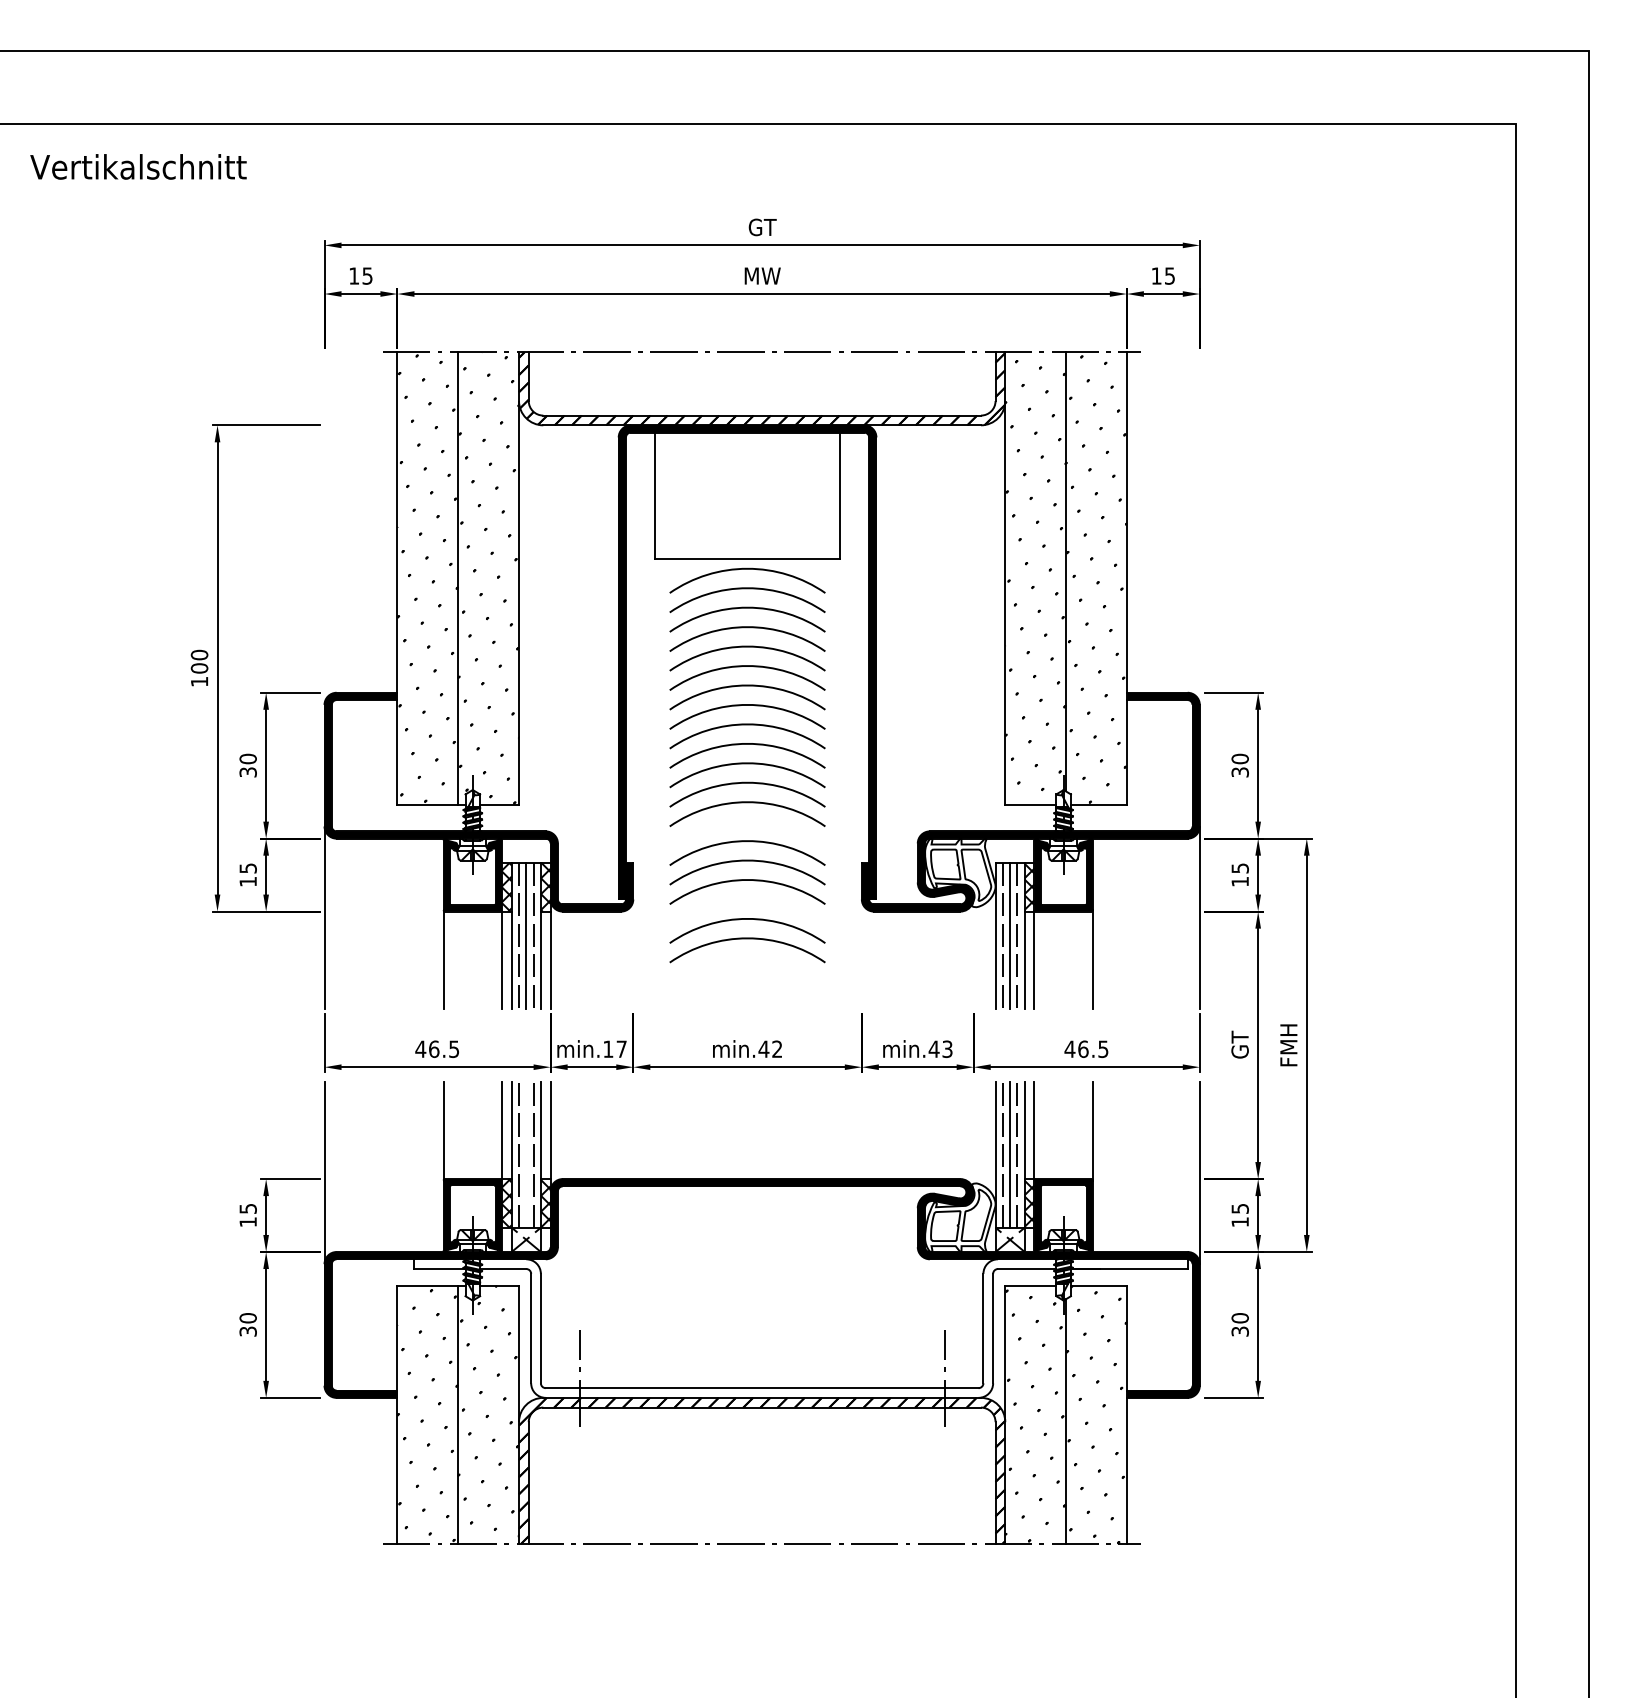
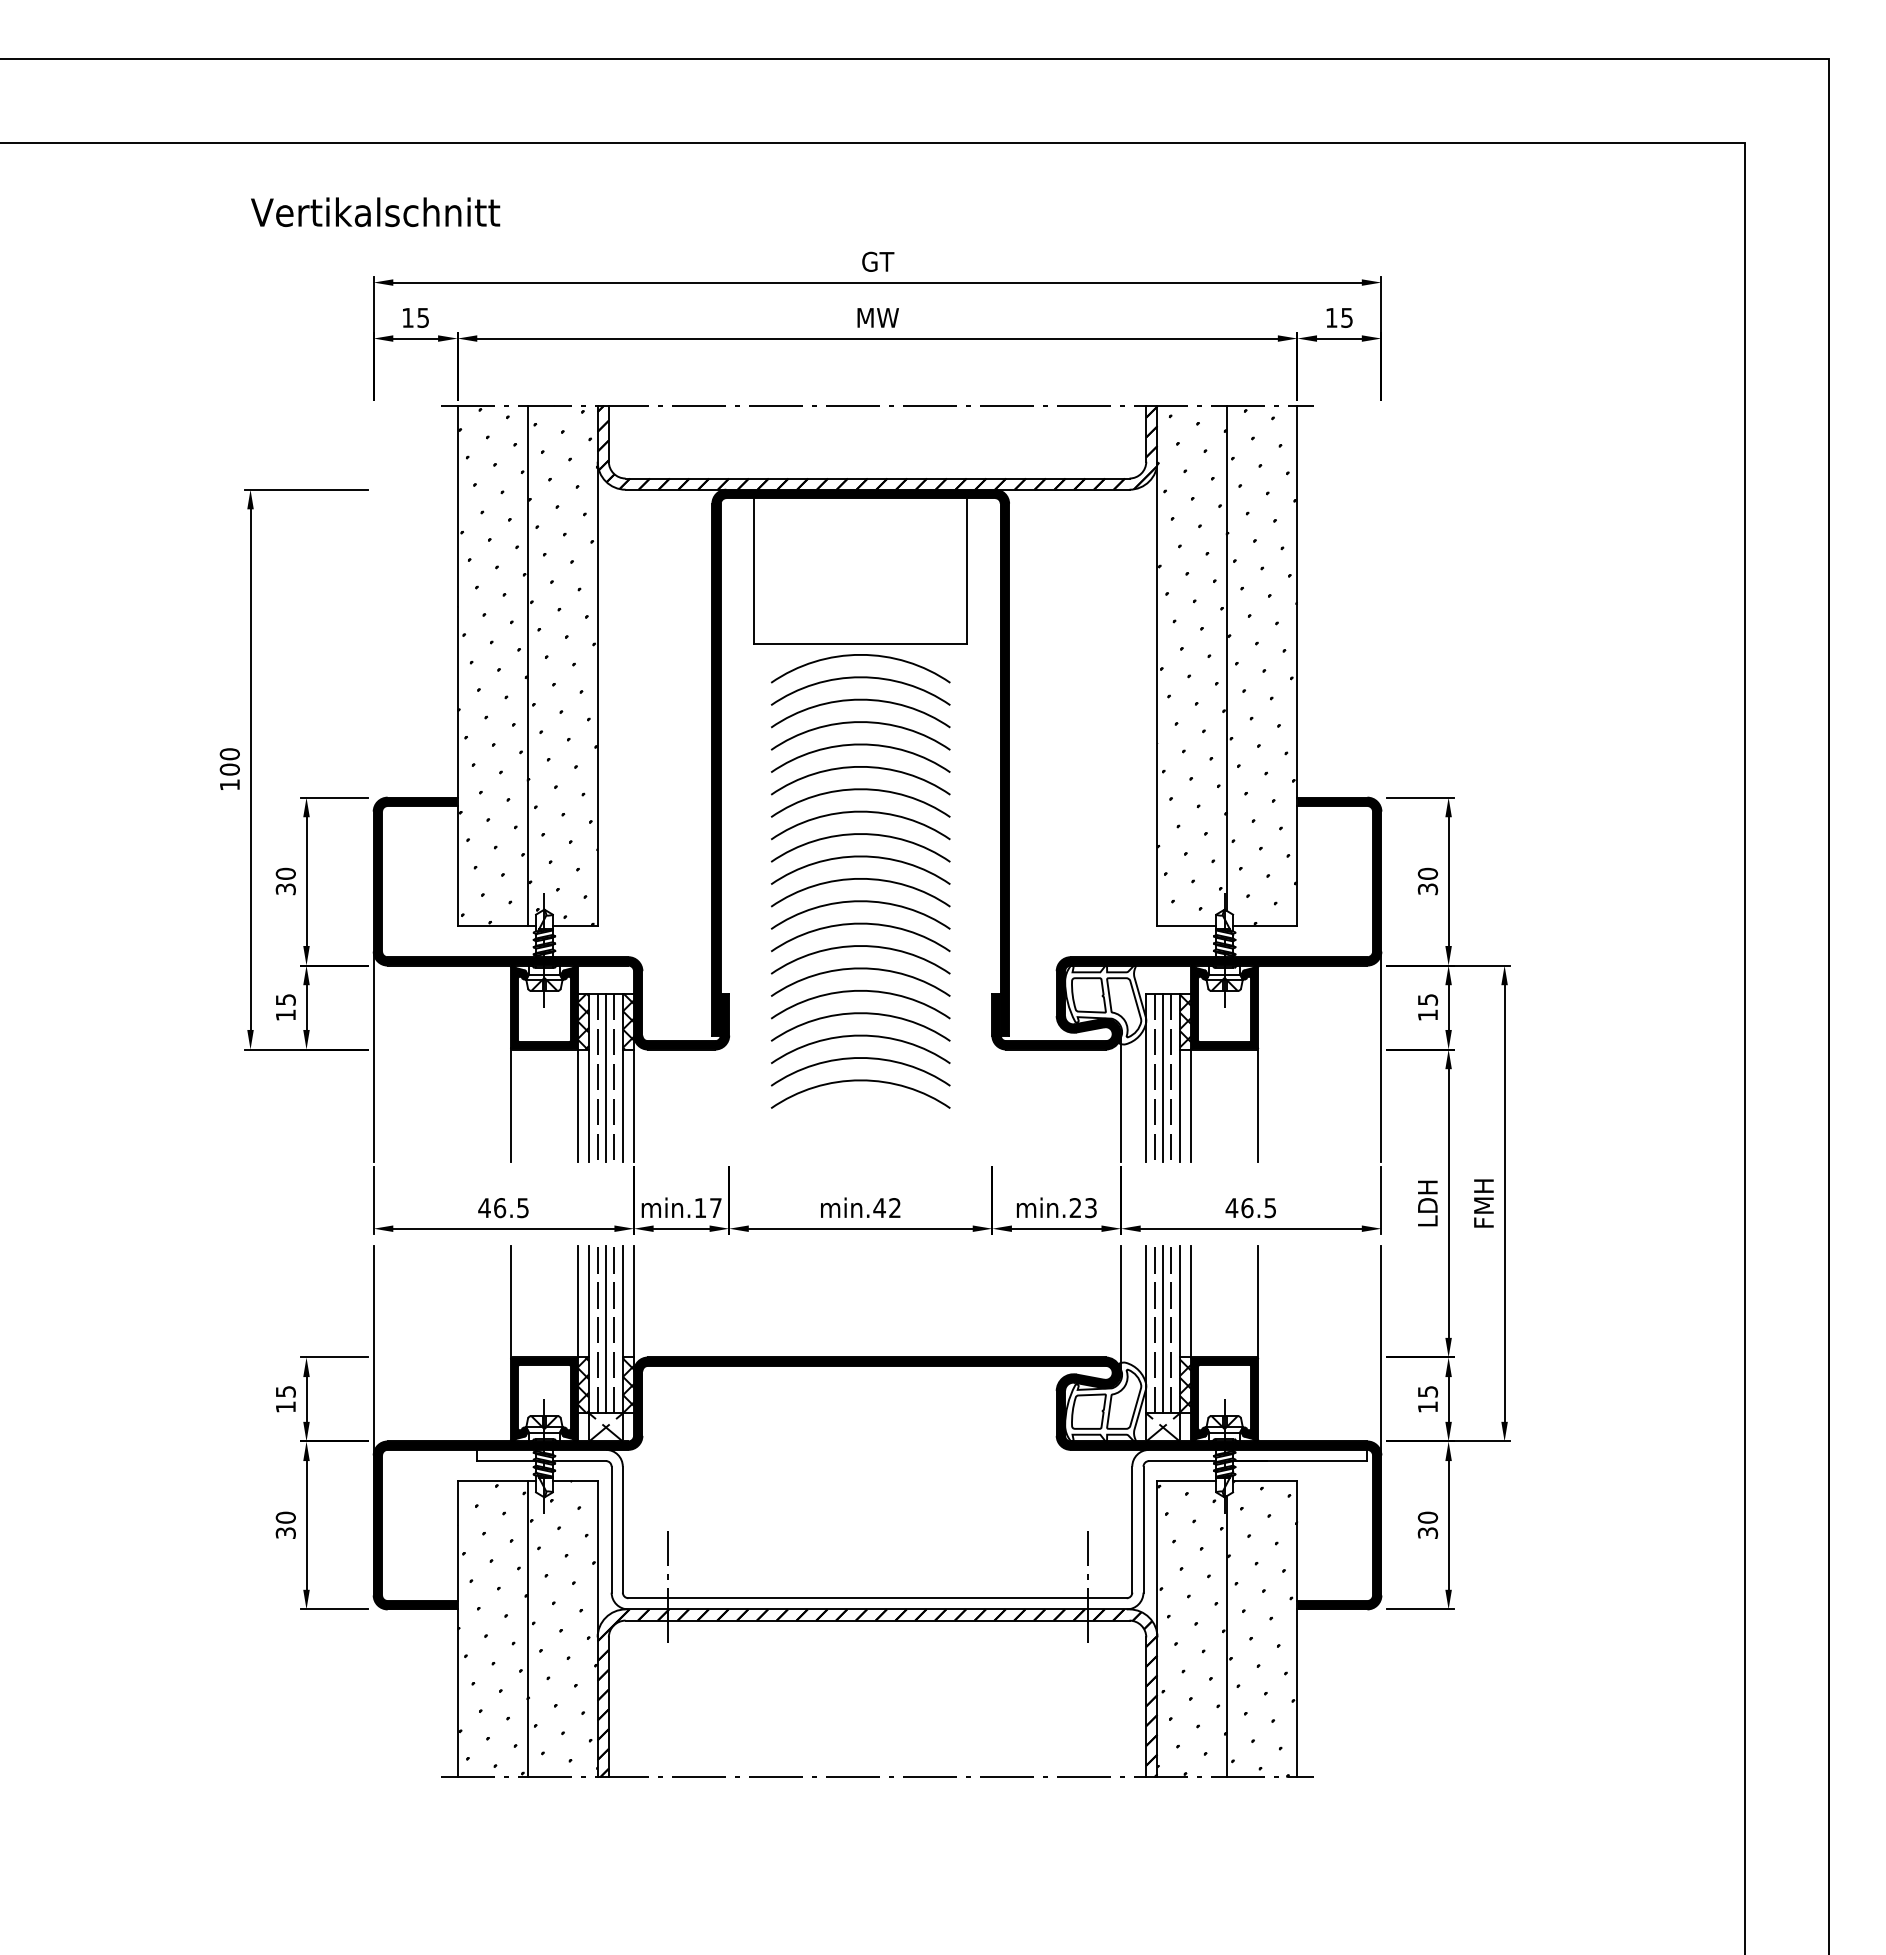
text: (138, 166) -> (375, 211), moved
arc: (747, 822) -> (860, 946), added
arc: (747, 900) -> (860, 1036), added
line: (974, 953) -> (1121, 1097), added
text: (1239, 1045) -> (1427, 1203), GT -> LDH
text: (934, 1048) -> (1075, 1207), min.43 -> min.23
line: (974, 1136) -> (1121, 1308), added
line: (526, 1154) -> (606, 1329), added

